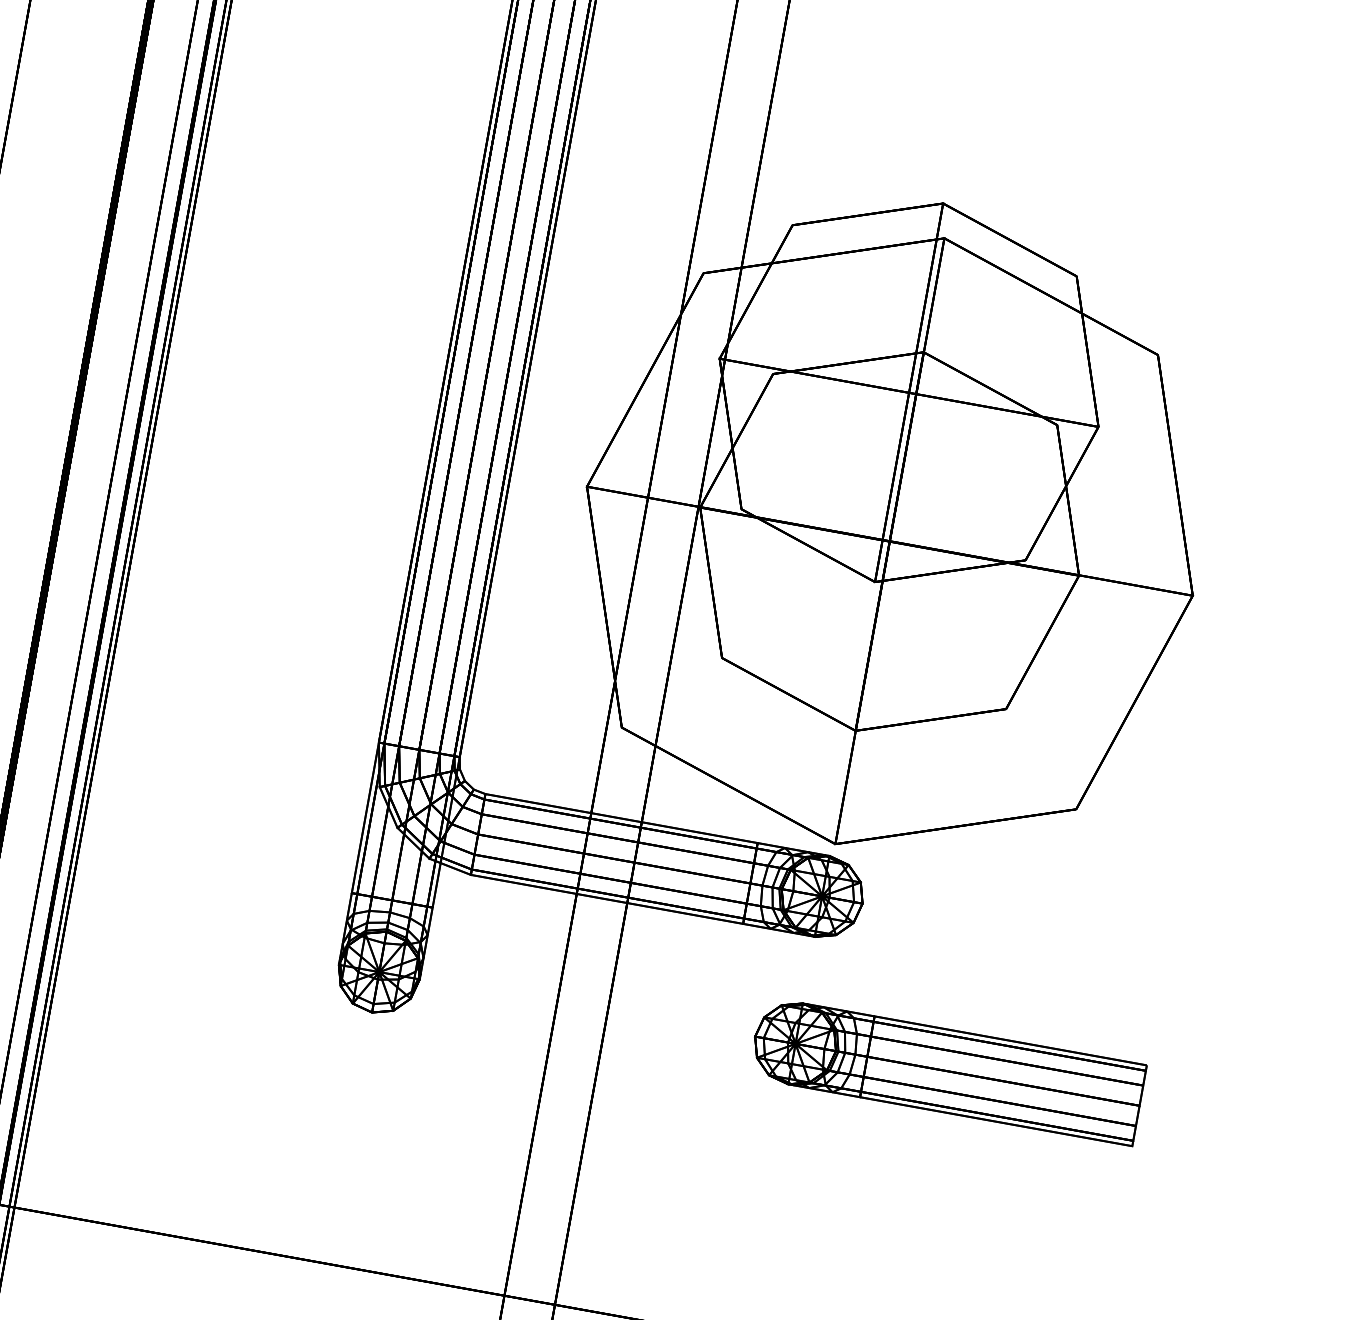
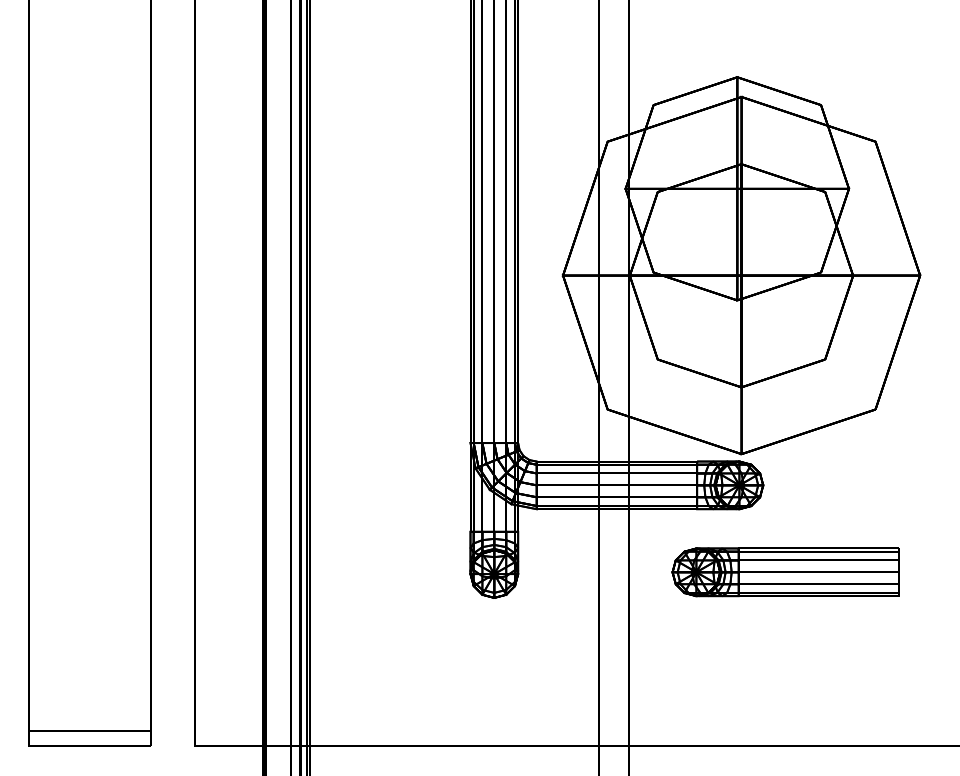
part: (946, 1071) -> (785, 572), moved

